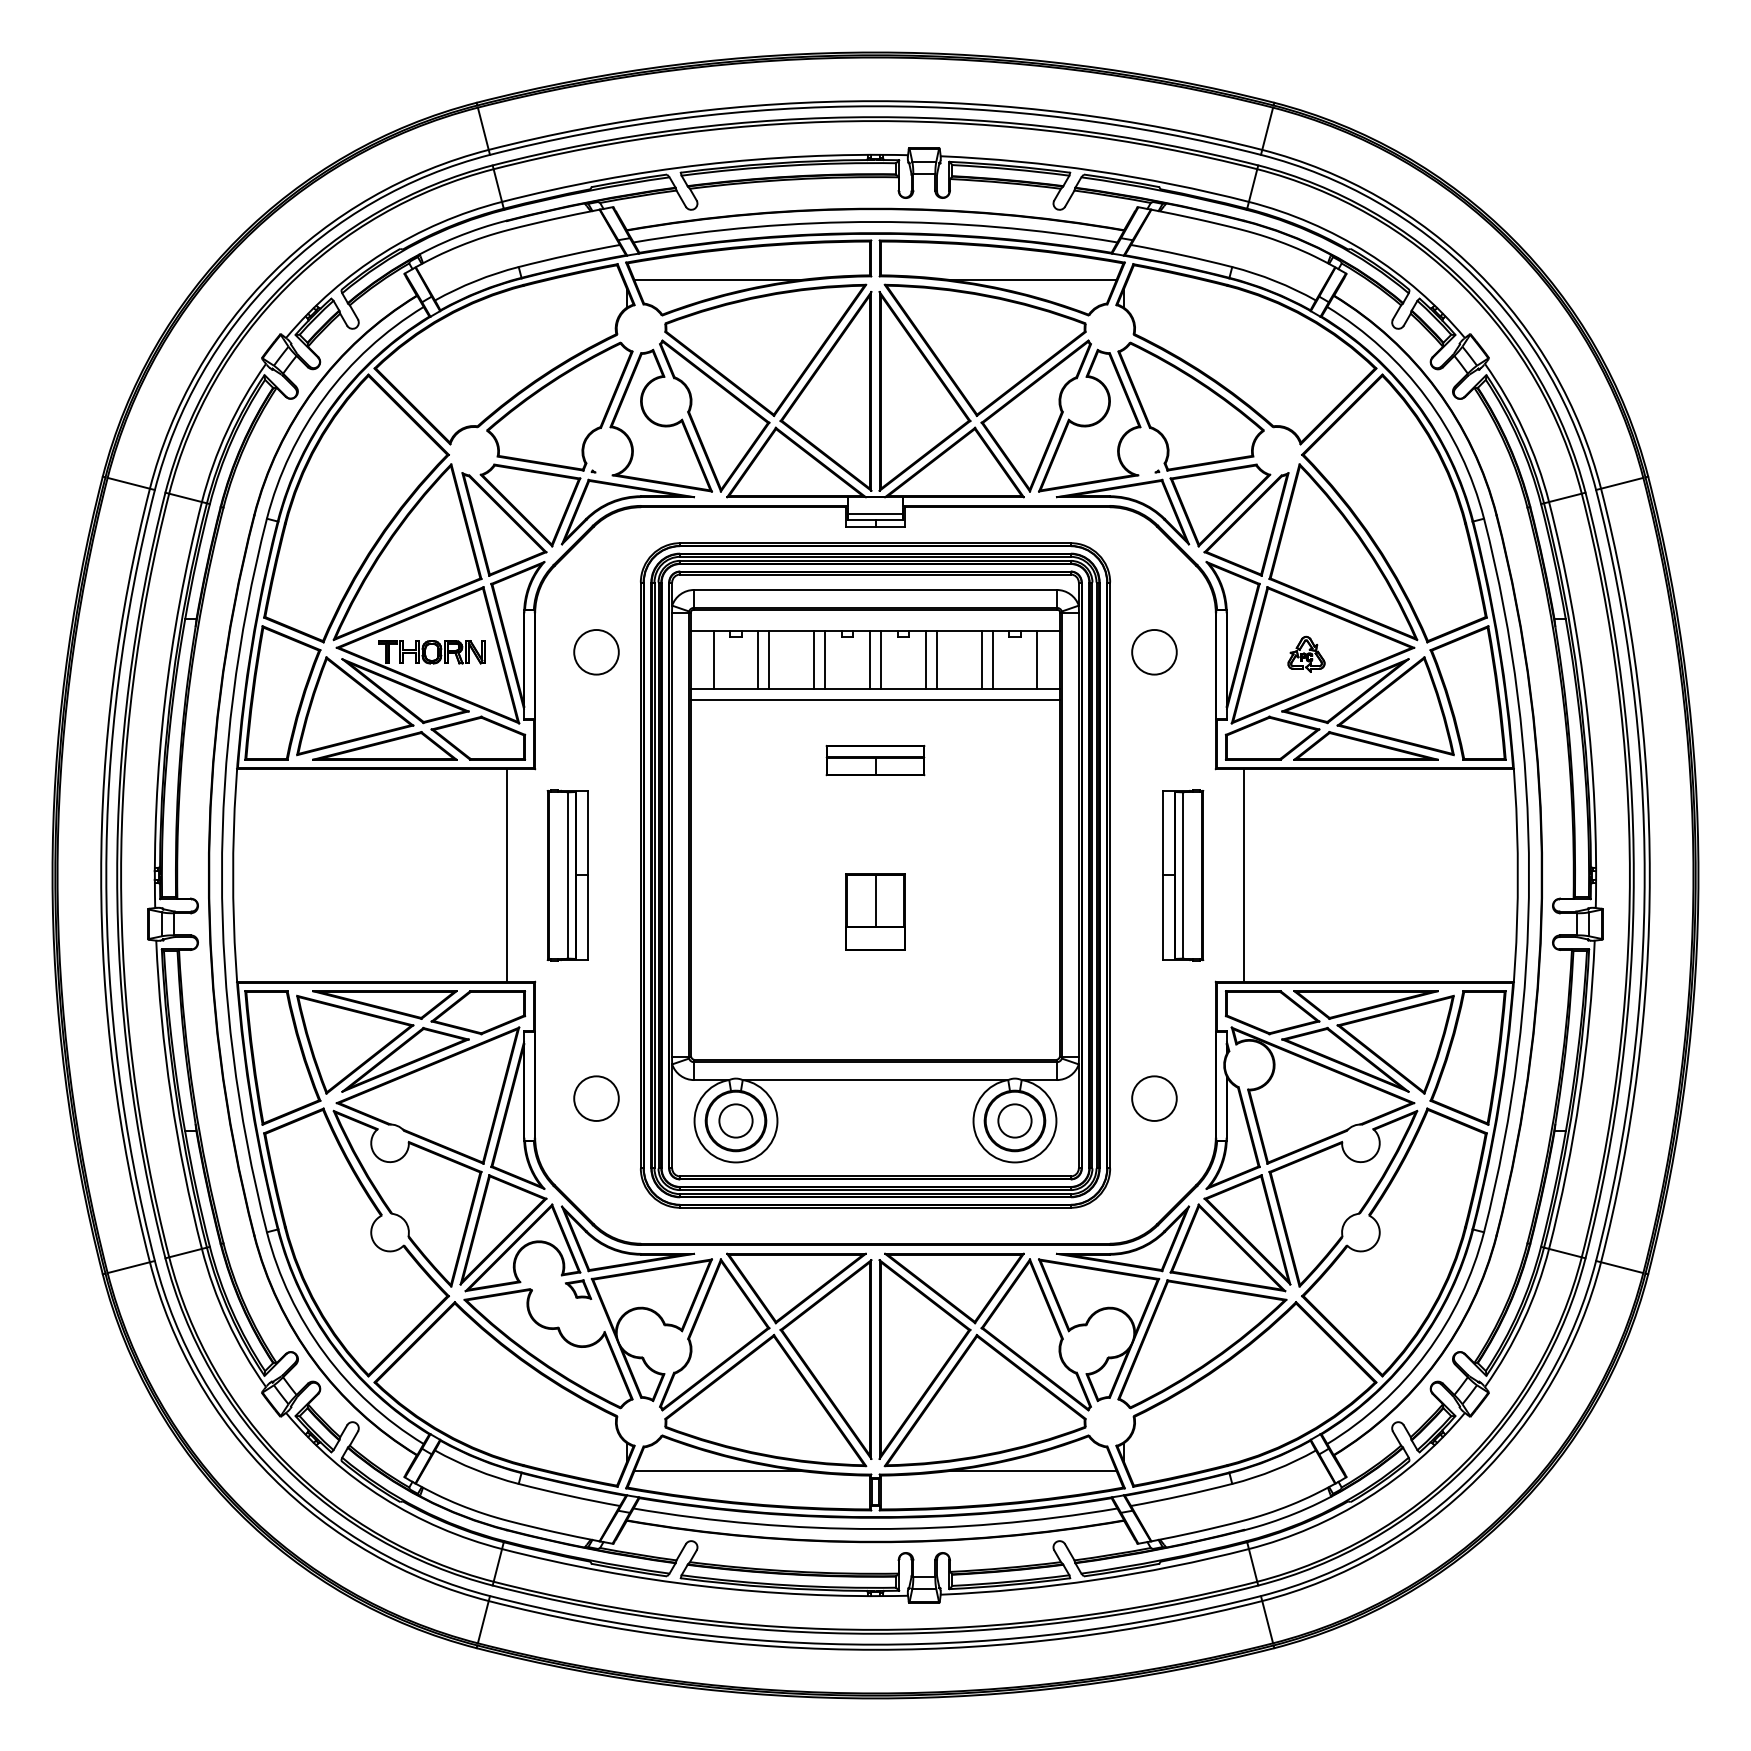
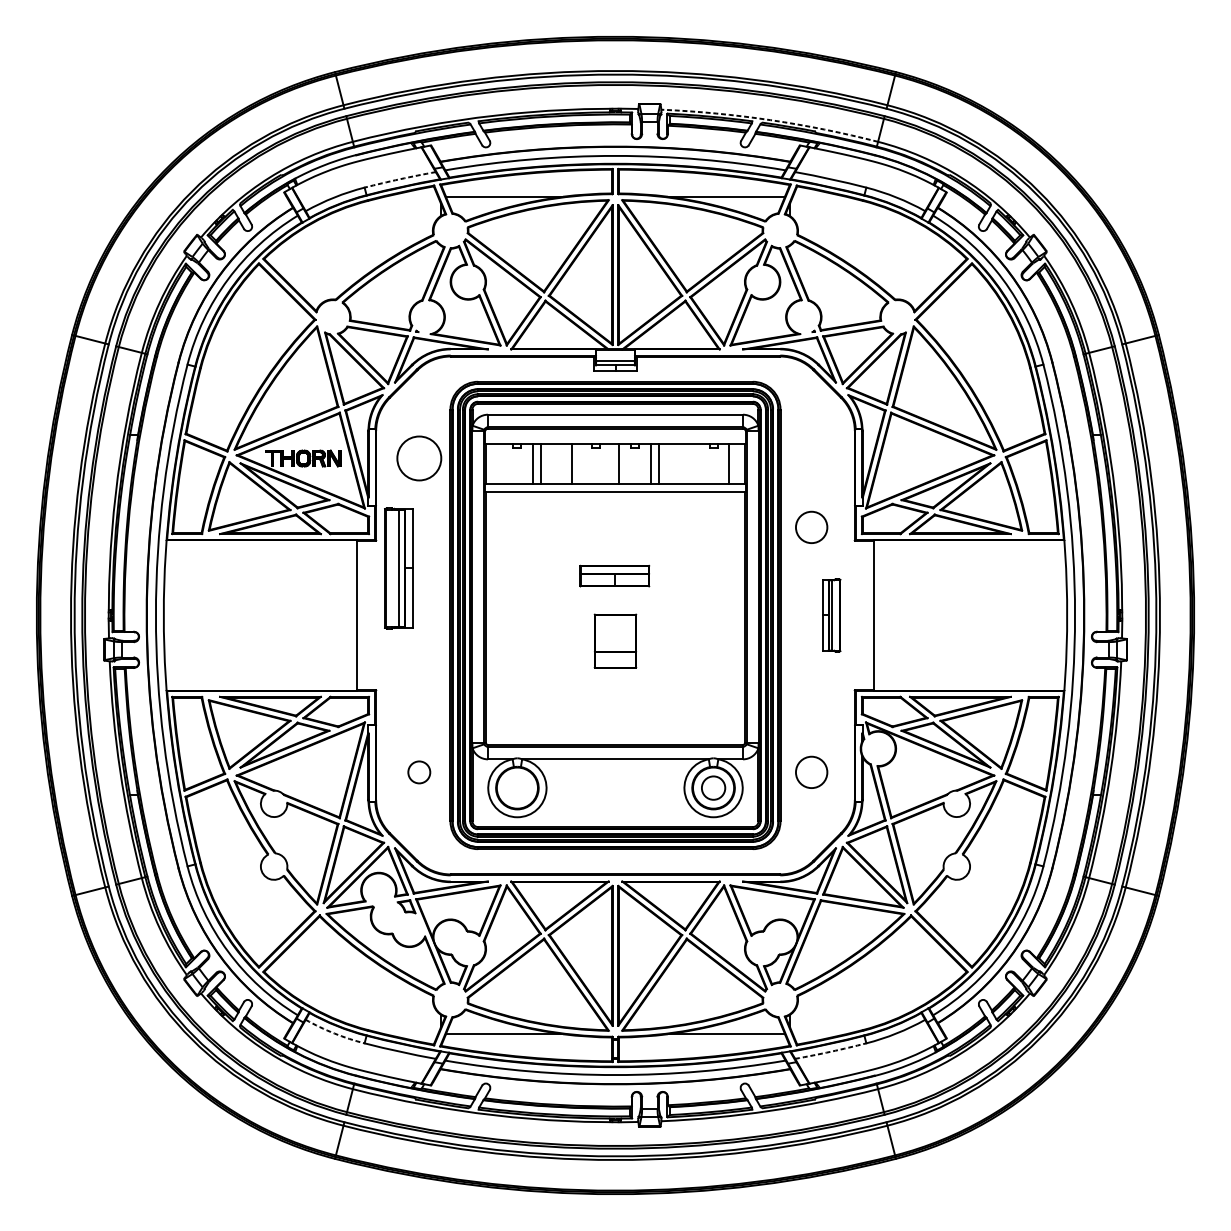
arc: (1096, 171) -> (770, 120), solid -> dashed
arc: (569, 255) -> (400, 179), solid -> dashed
circle: (596, 652) -> (419, 458), size x1.4
circle: (1154, 652) -> (811, 527), moved
part: (1306, 653) -> (918, 459), removed
line: (713, 660) -> (501, 464), removed
line: (825, 660) -> (580, 464), removed
line: (869, 660) -> (611, 464), removed
line: (981, 660) -> (690, 464), removed
line: (992, 660) -> (697, 464), removed
part: (875, 760) -> (614, 576), moved
part: (567, 875) -> (398, 568), moved
part: (1183, 875) -> (832, 615), size x0.6
line: (875, 900) -> (615, 633), removed
circle: (596, 1098) -> (419, 772), size x0.7
circle: (735, 1120) -> (517, 787), removed
arc: (475, 1469) -> (334, 1033), solid -> dashed
arc: (1181, 1495) -> (830, 1051), solid -> dashed

